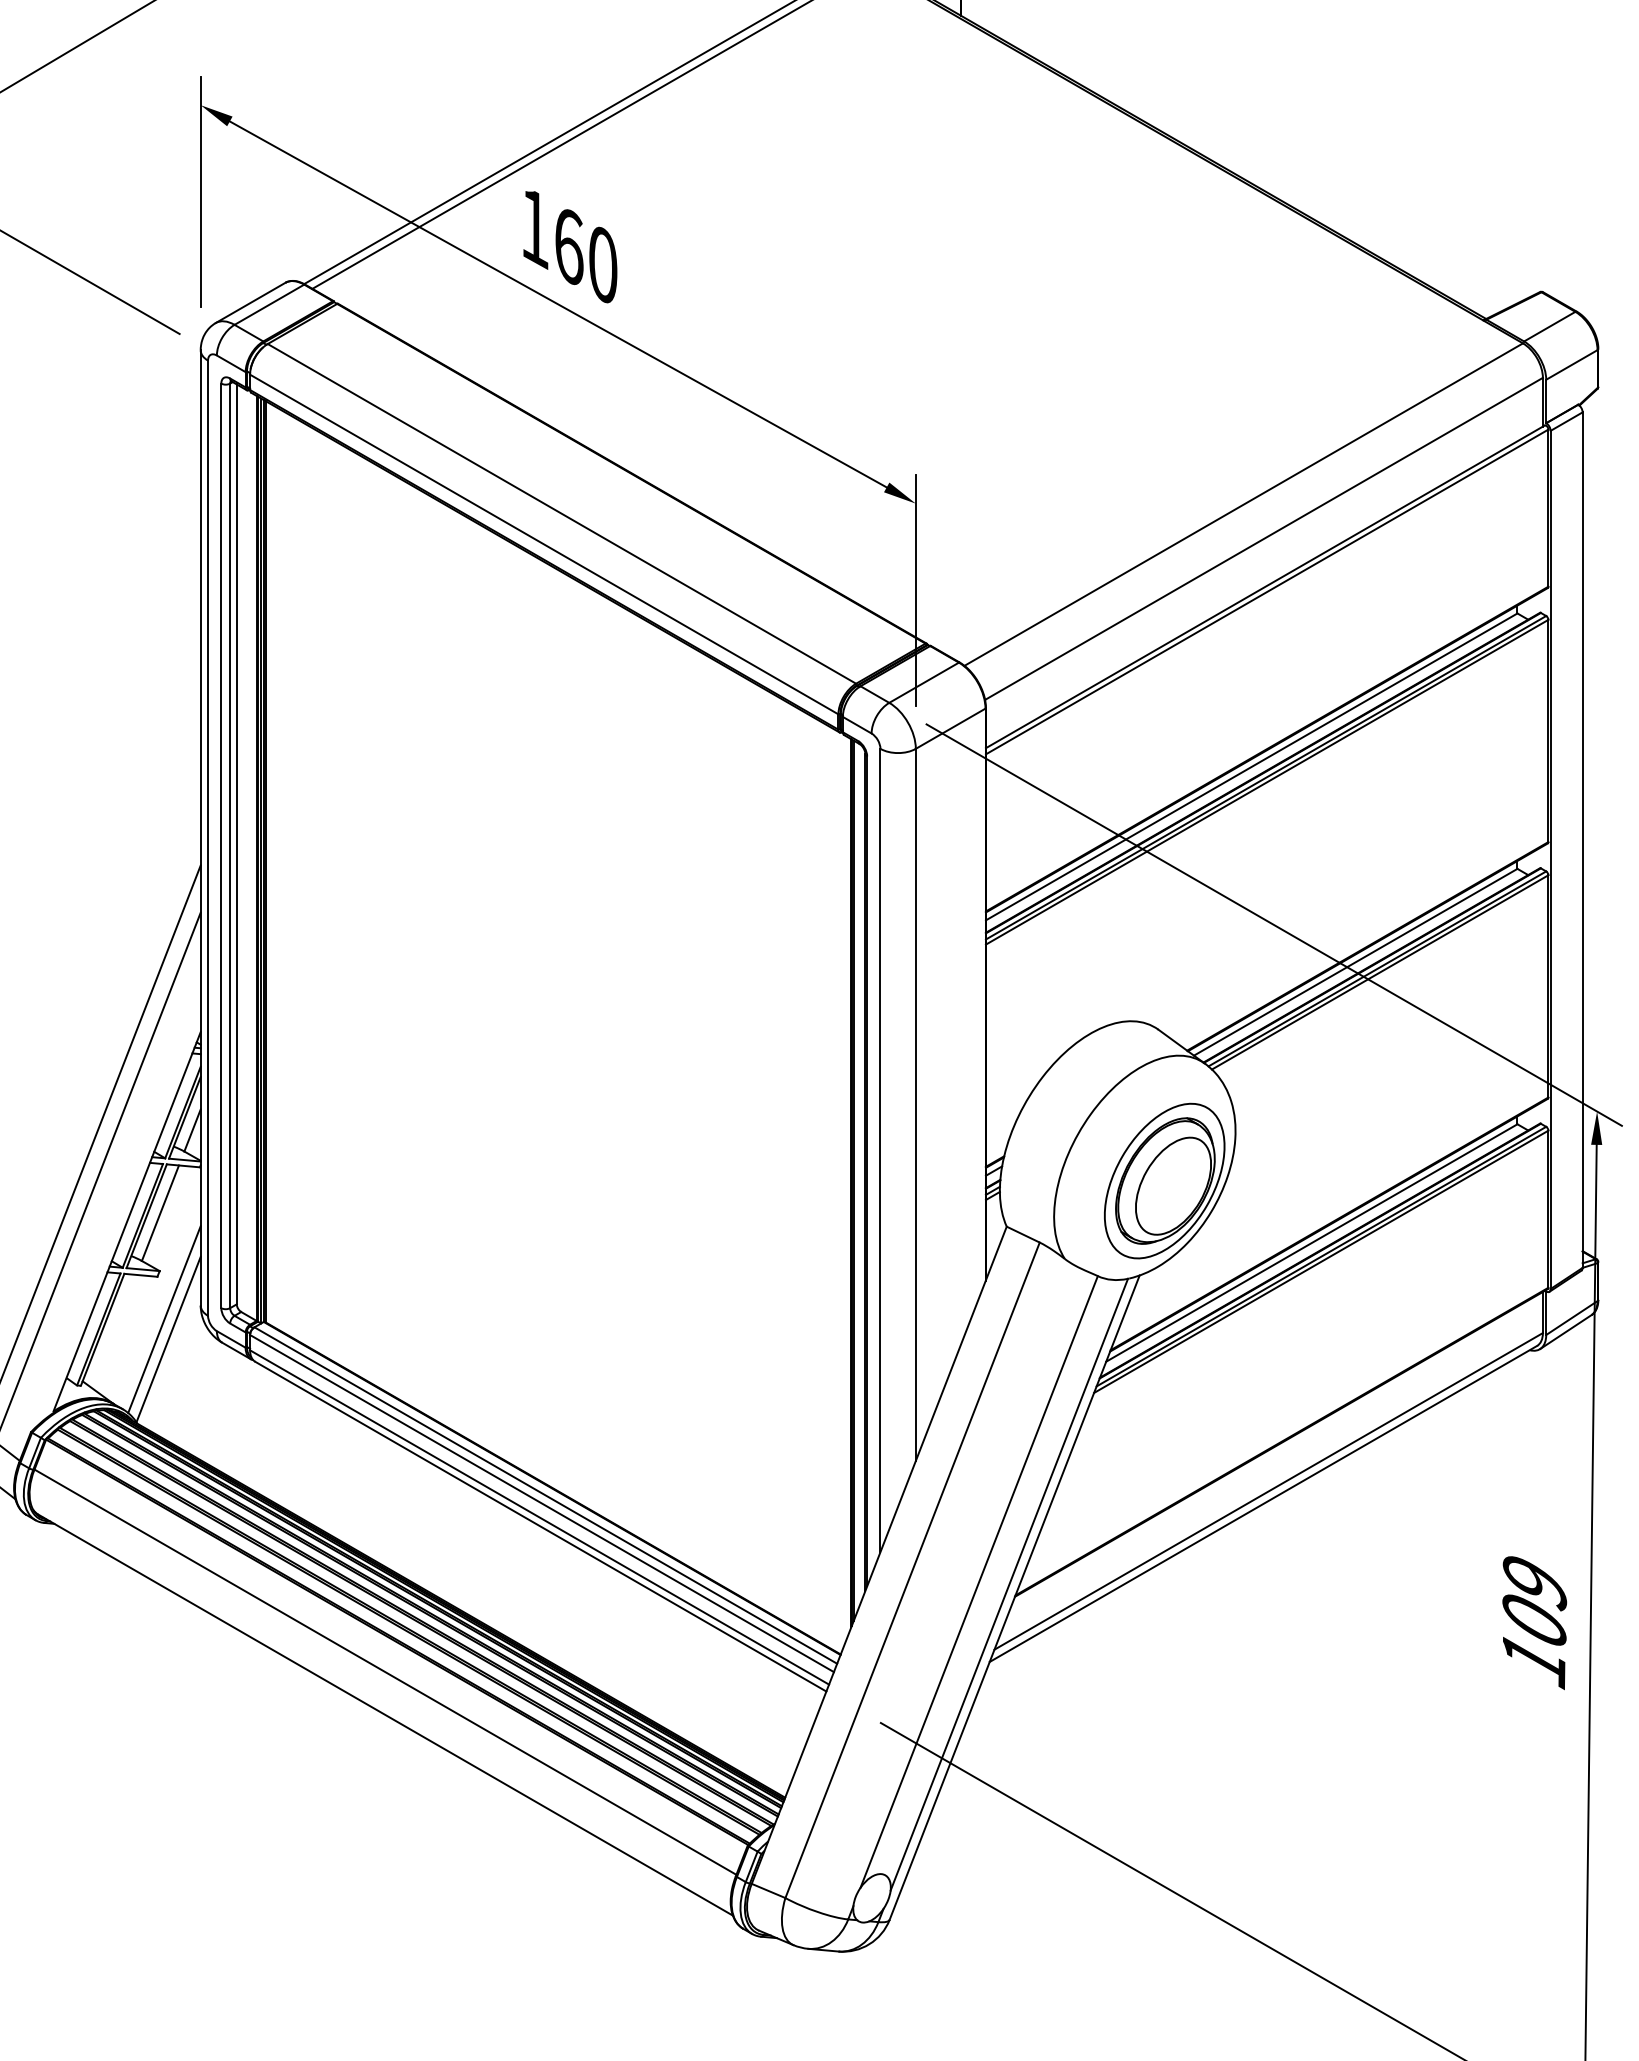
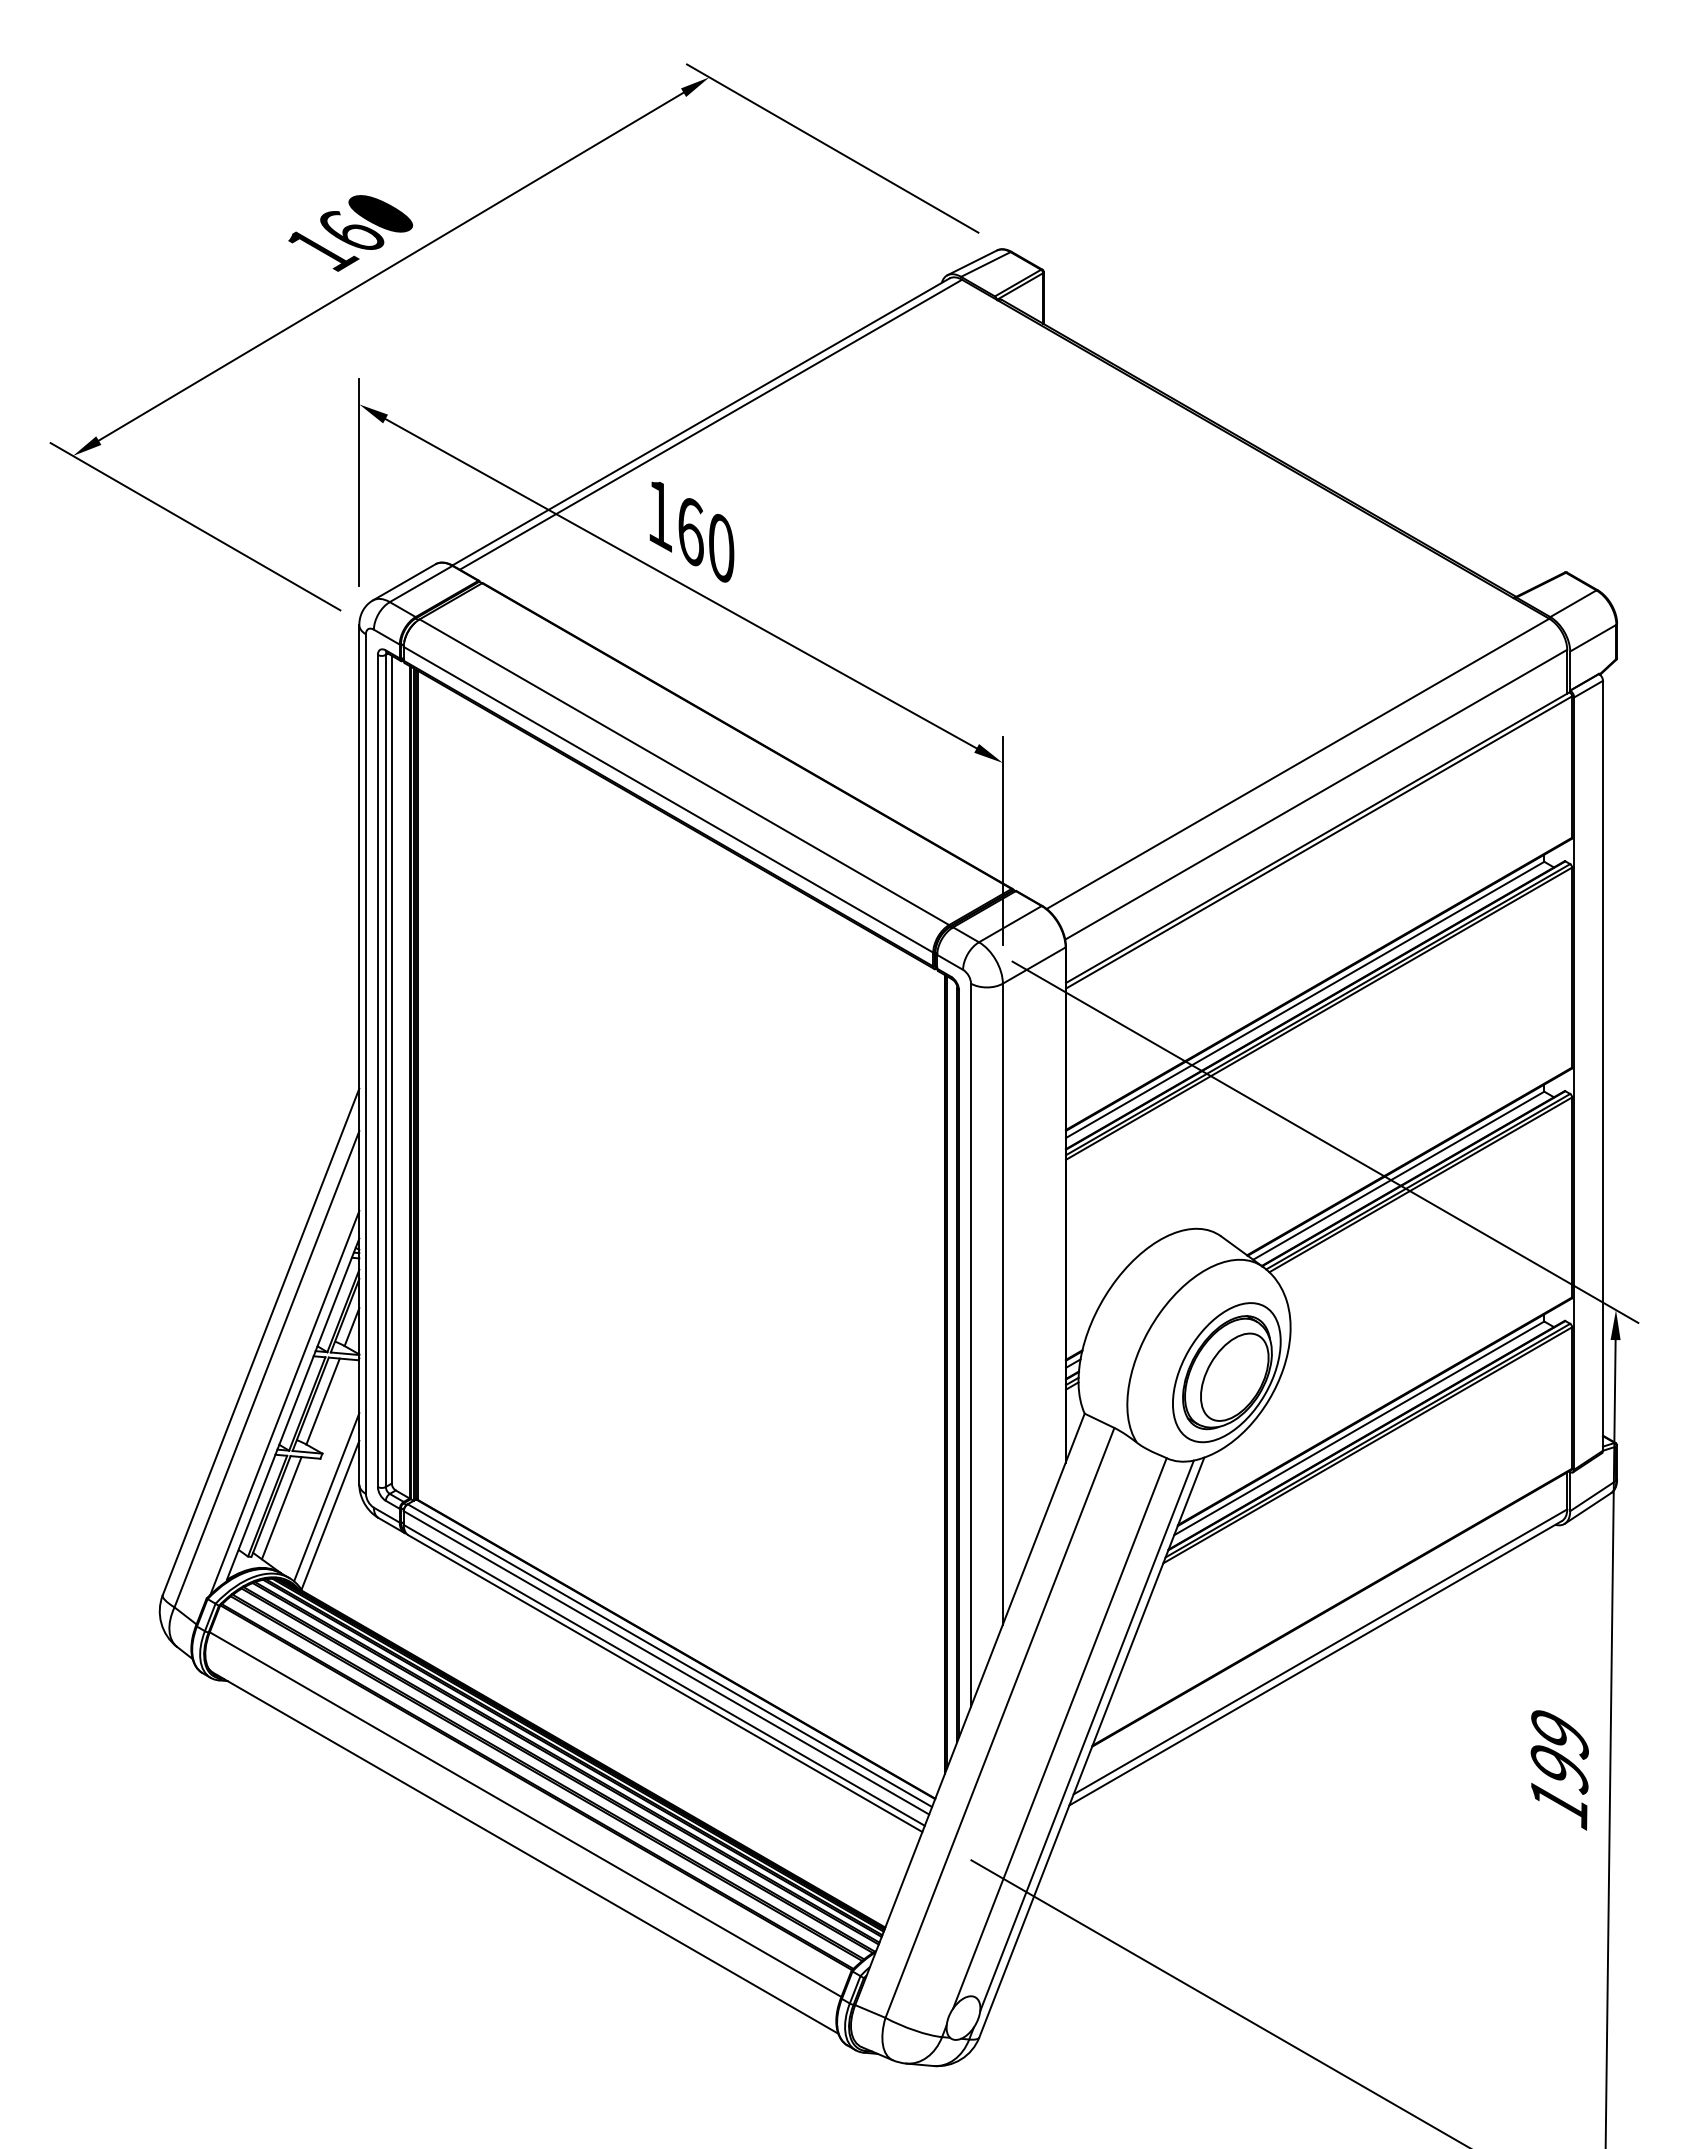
line: (117, 1214) -> (284, 1402), added
line: (114, 1332) -> (281, 1508), added
text: (1534, 1622) -> (1559, 1769), 109 -> 199

